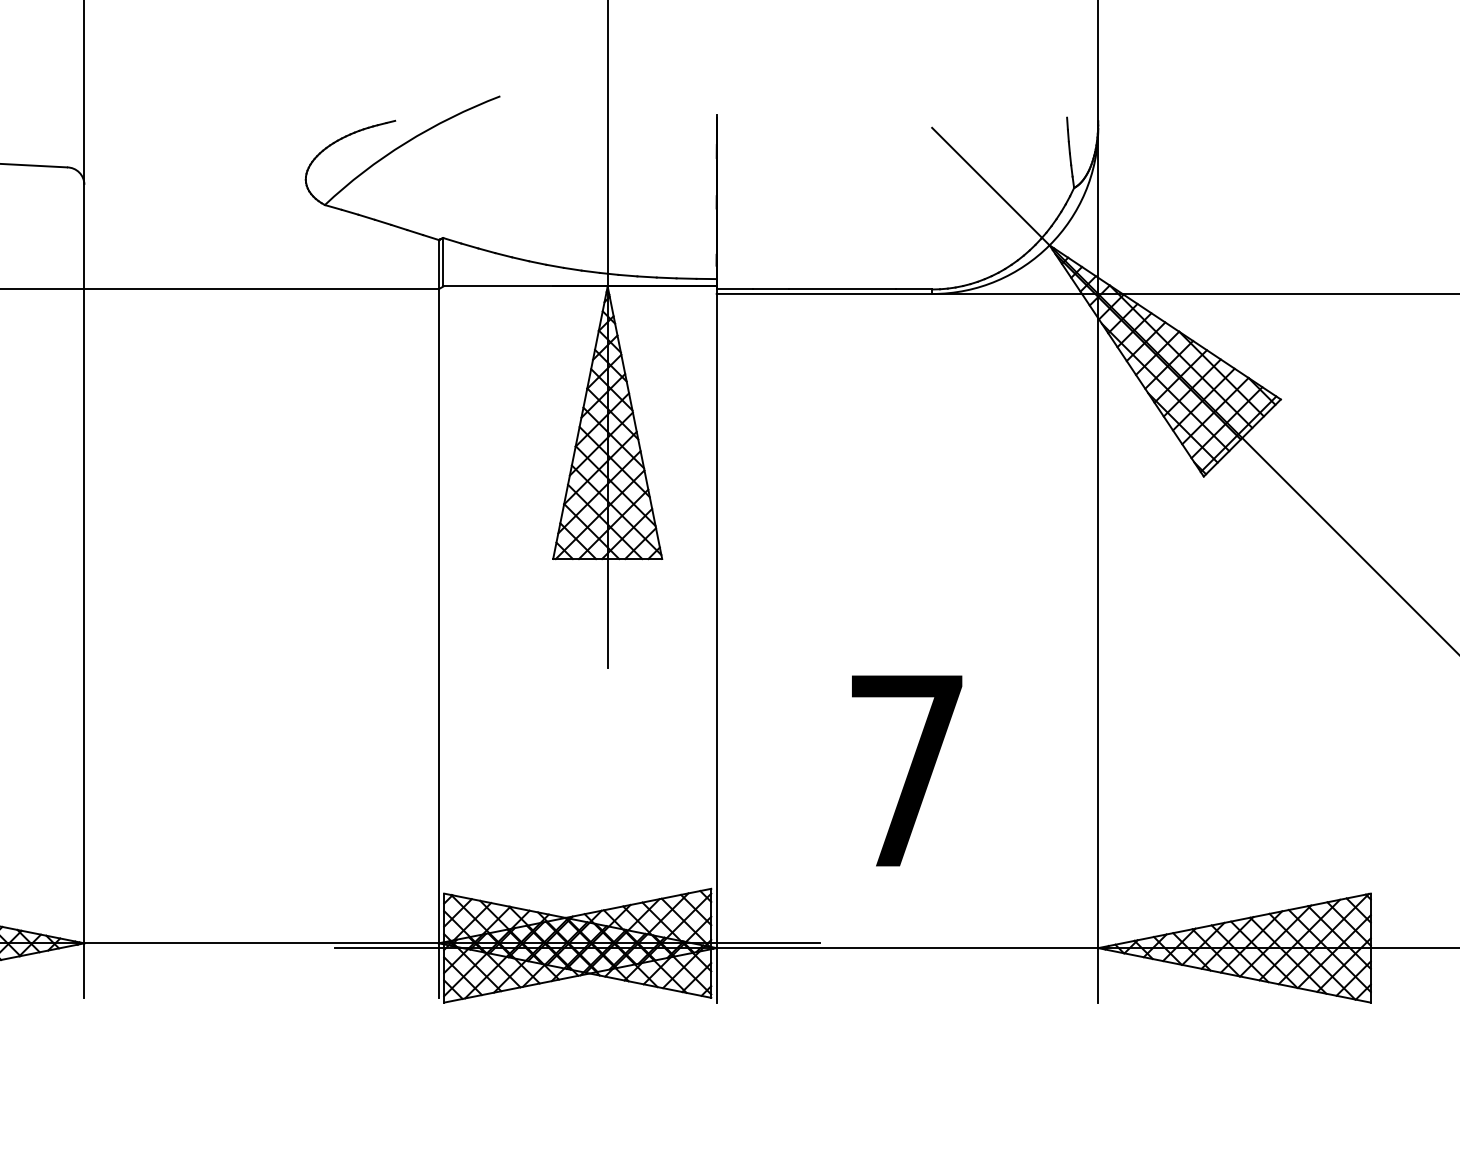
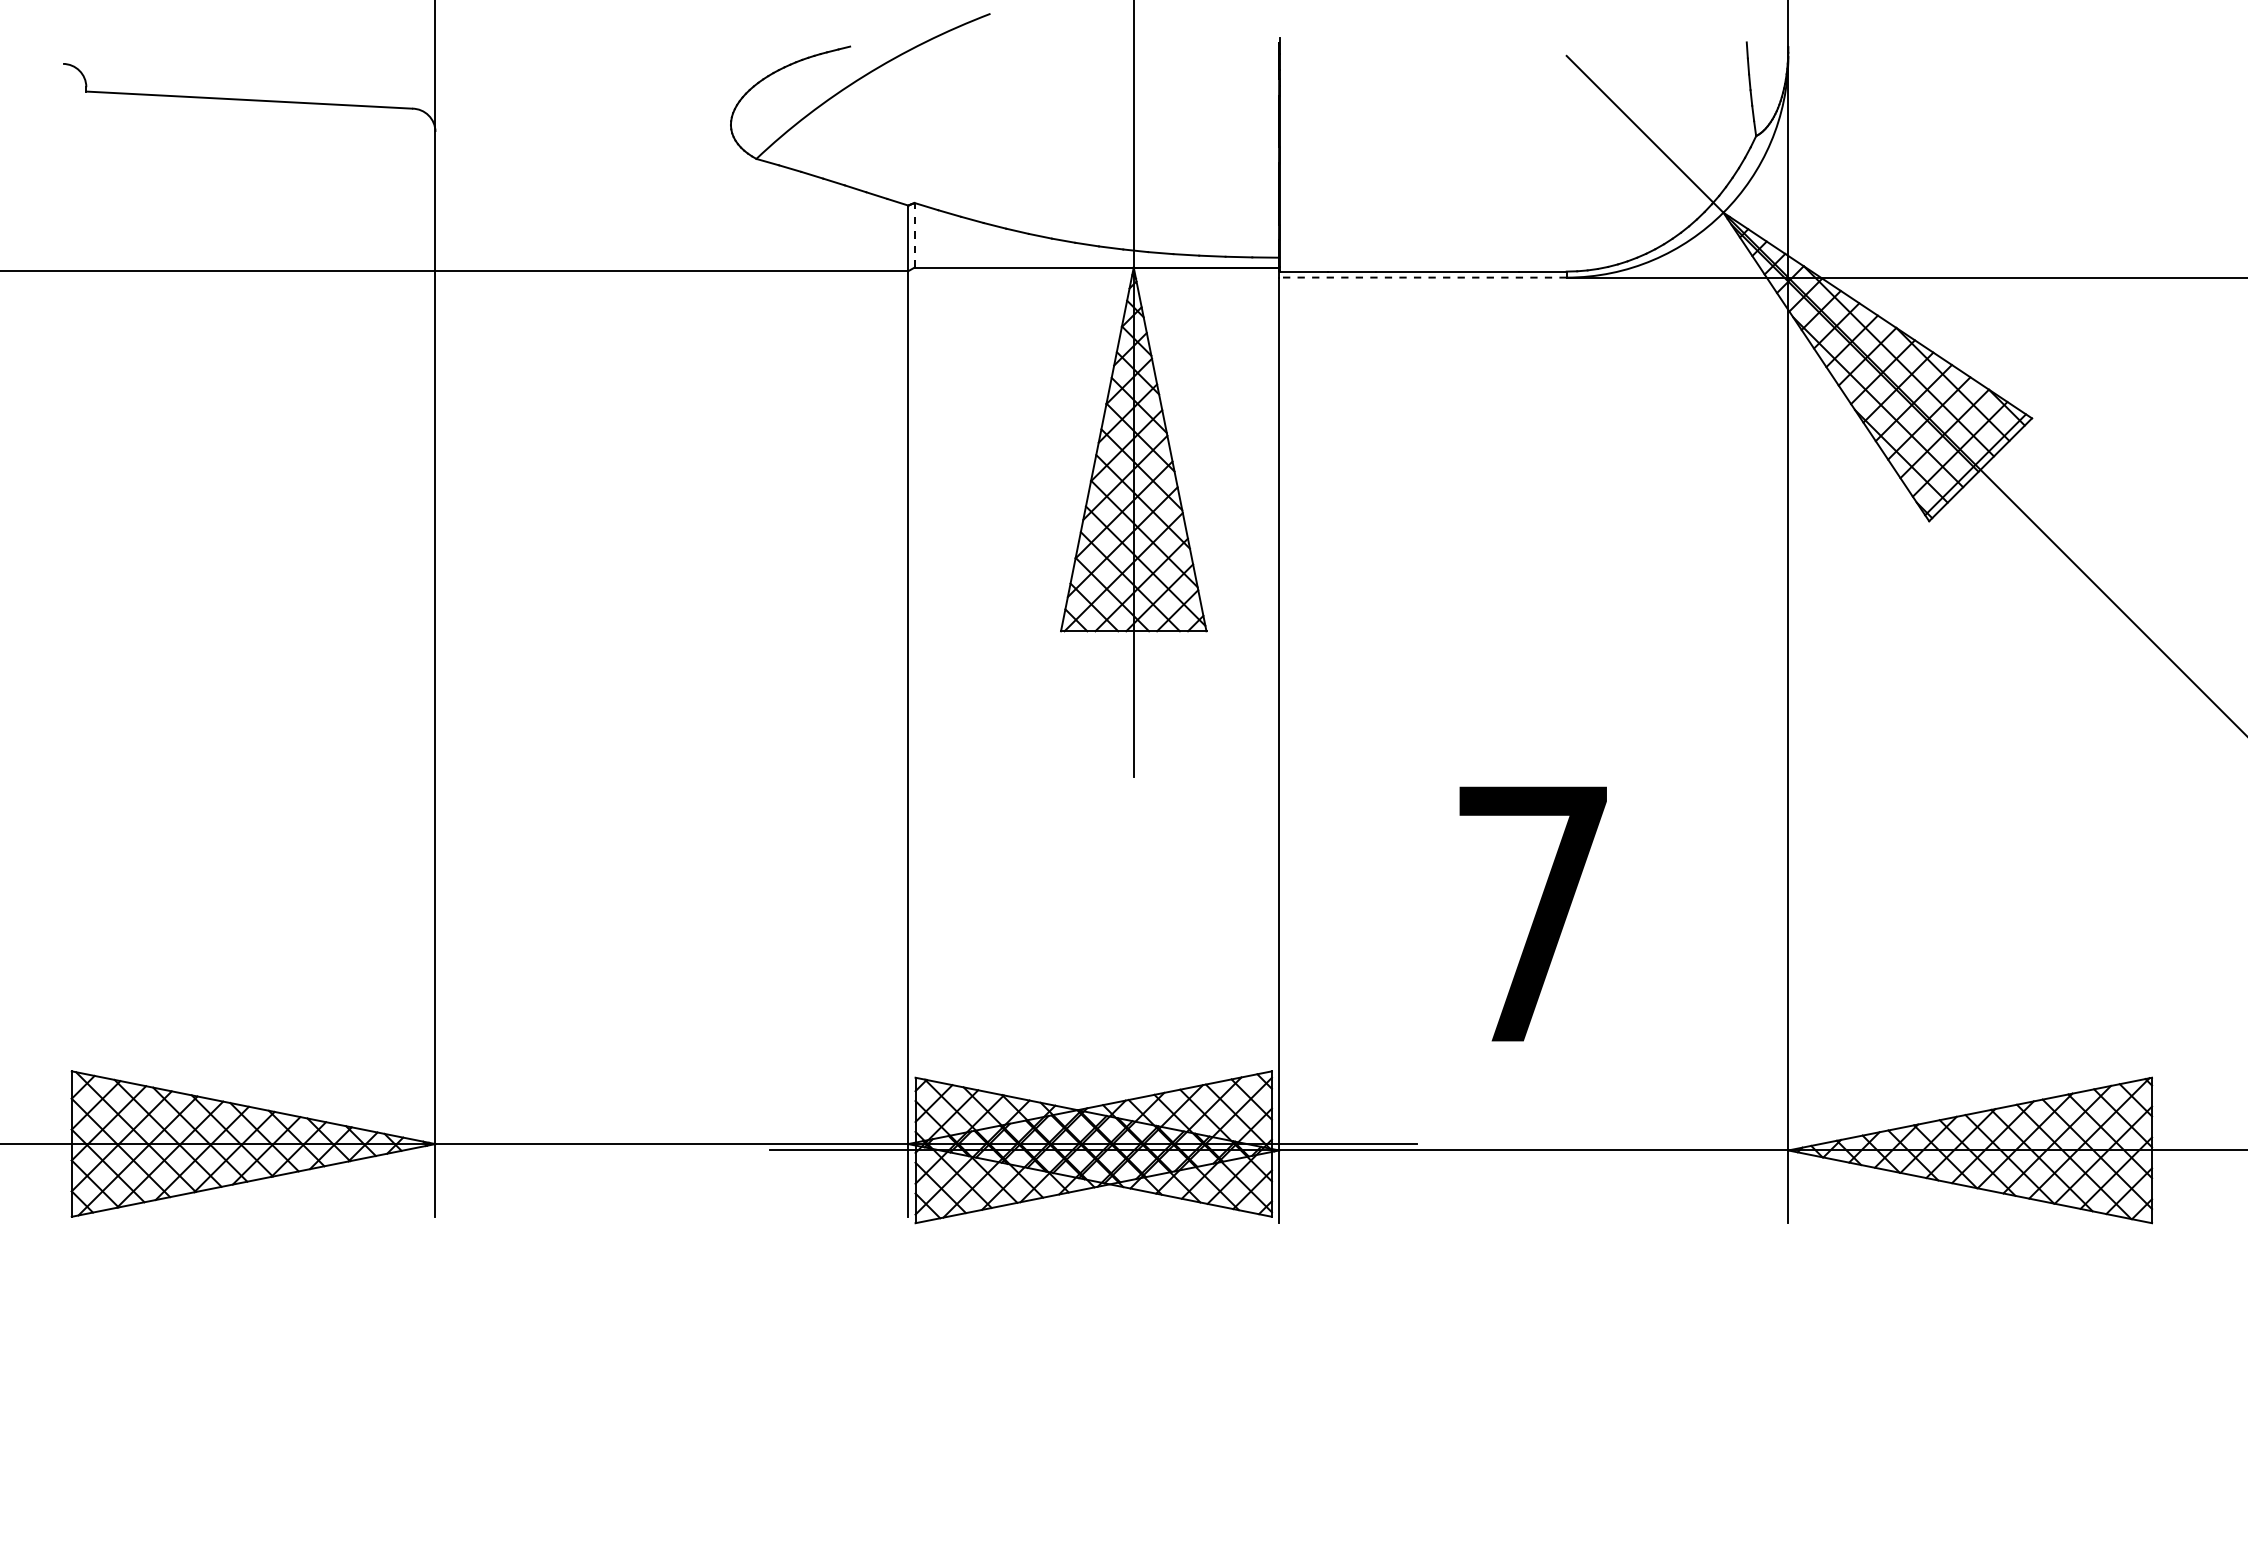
line: (443, 261) -> (914, 234), solid -> dashed
line: (824, 293) -> (1422, 277), solid -> dashed

